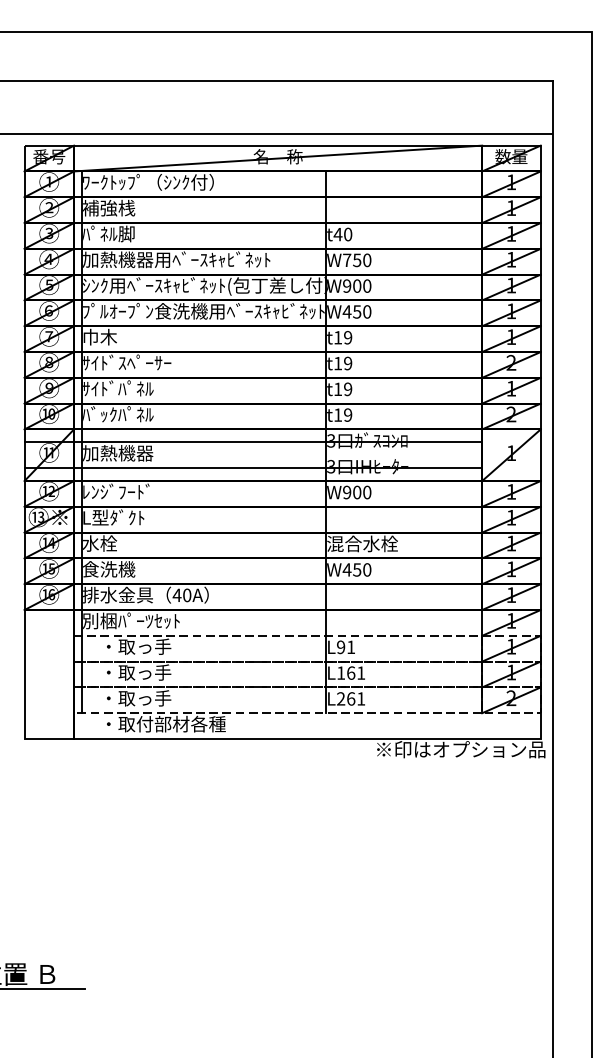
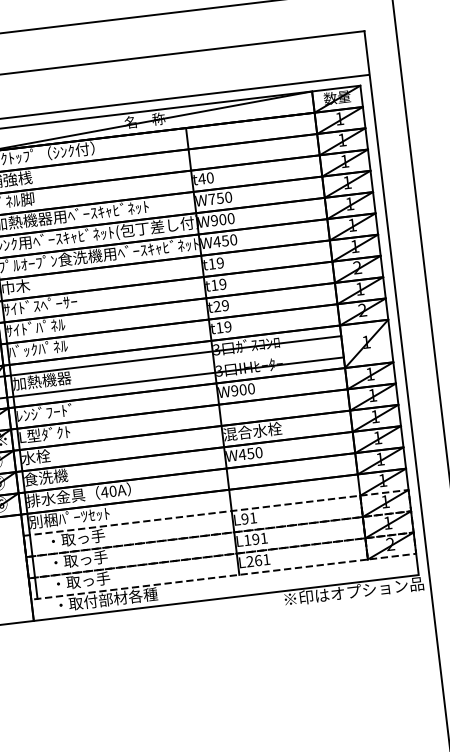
text: (338, 388) -> (217, 305), t19 -> t29
text: (351, 672) -> (256, 538), L161 -> L191

